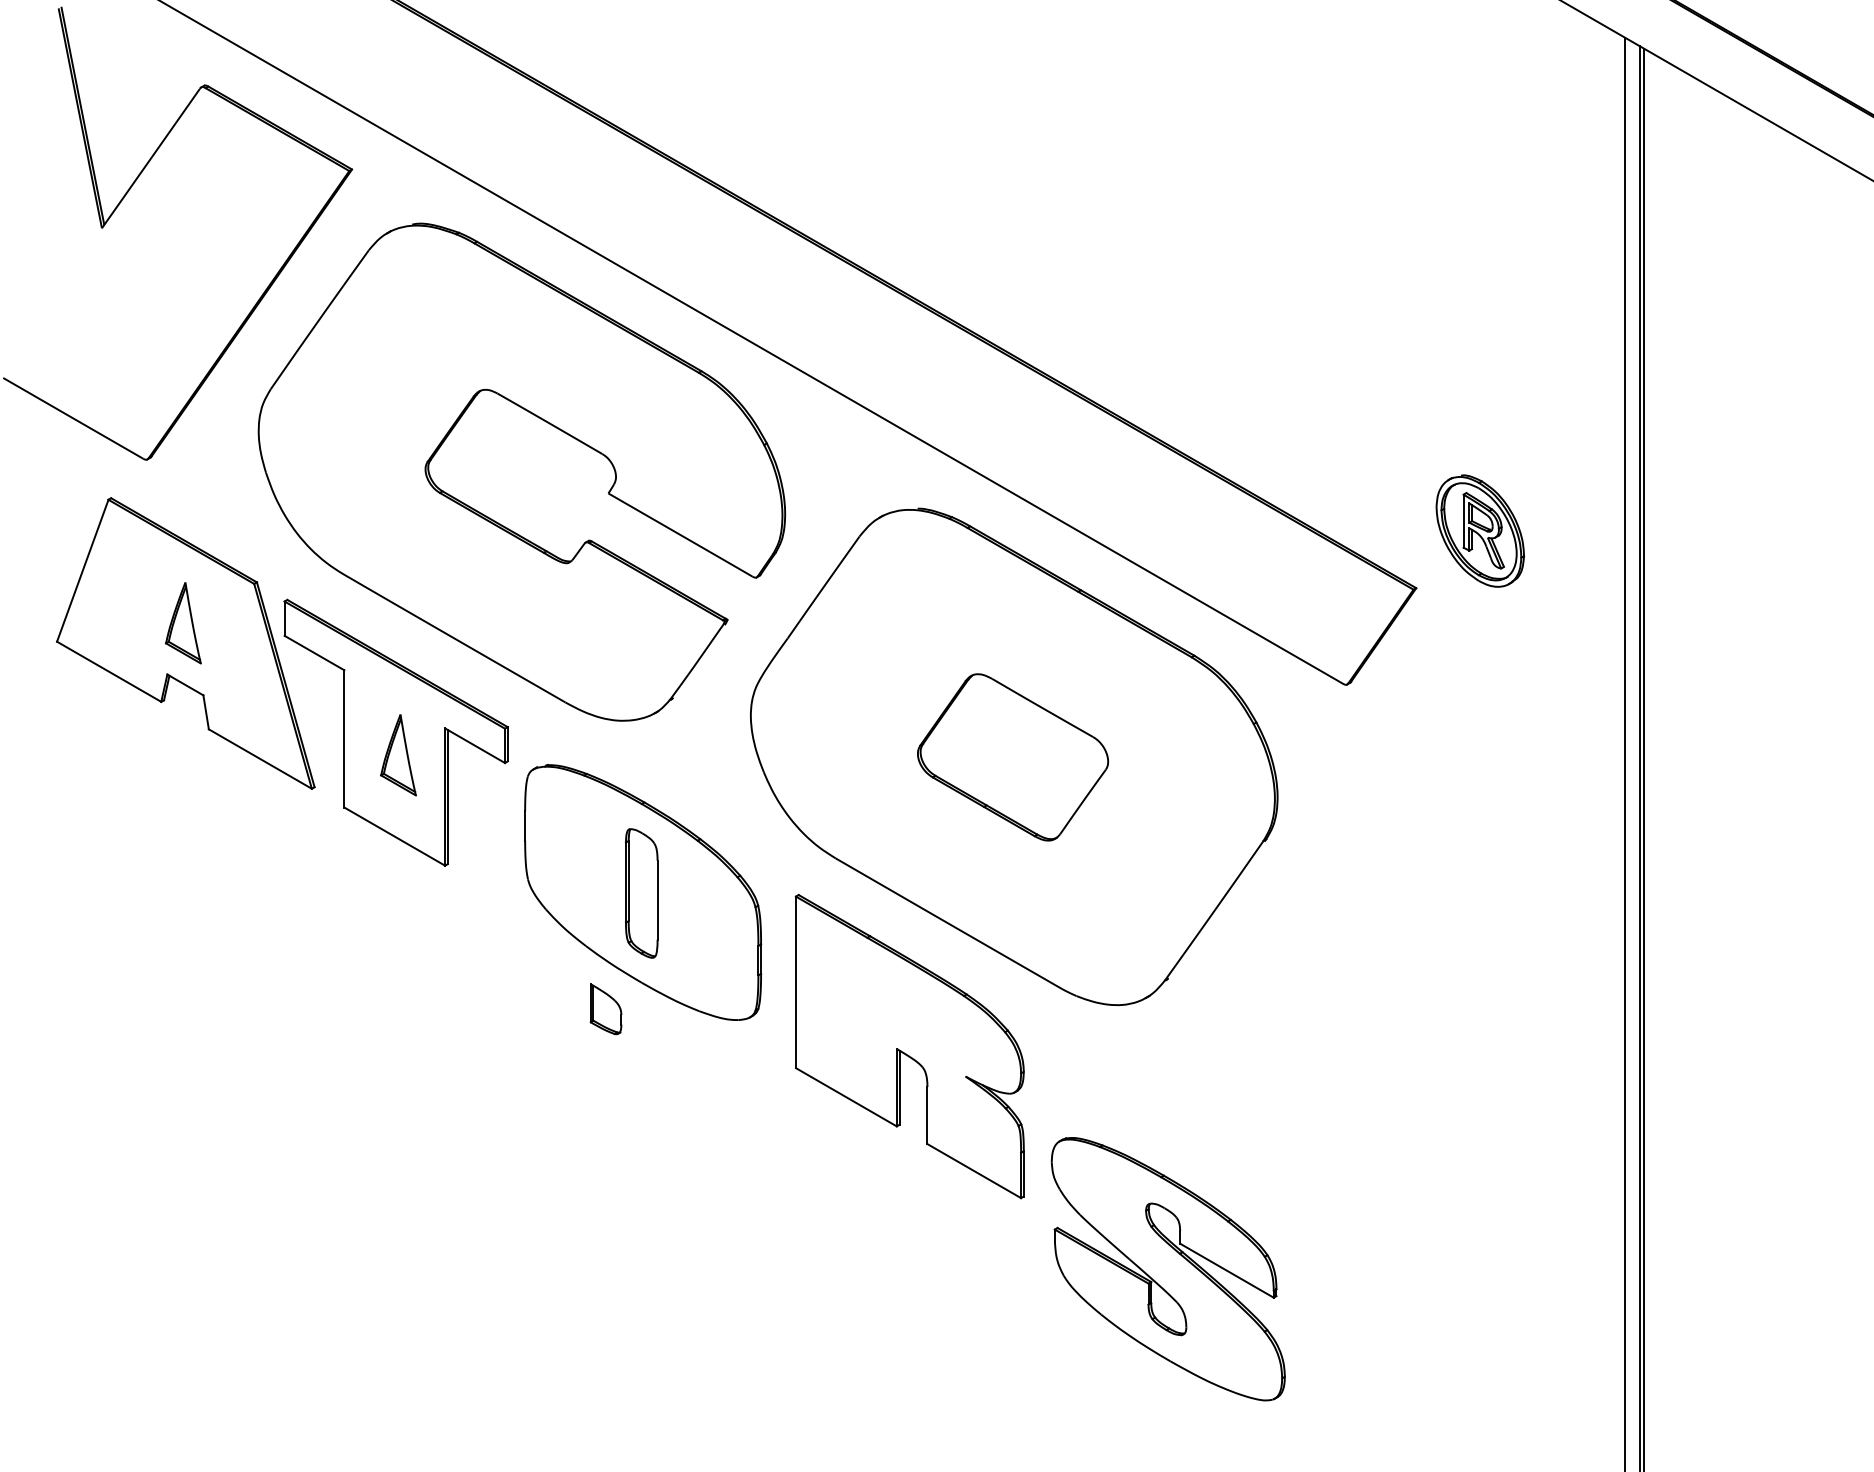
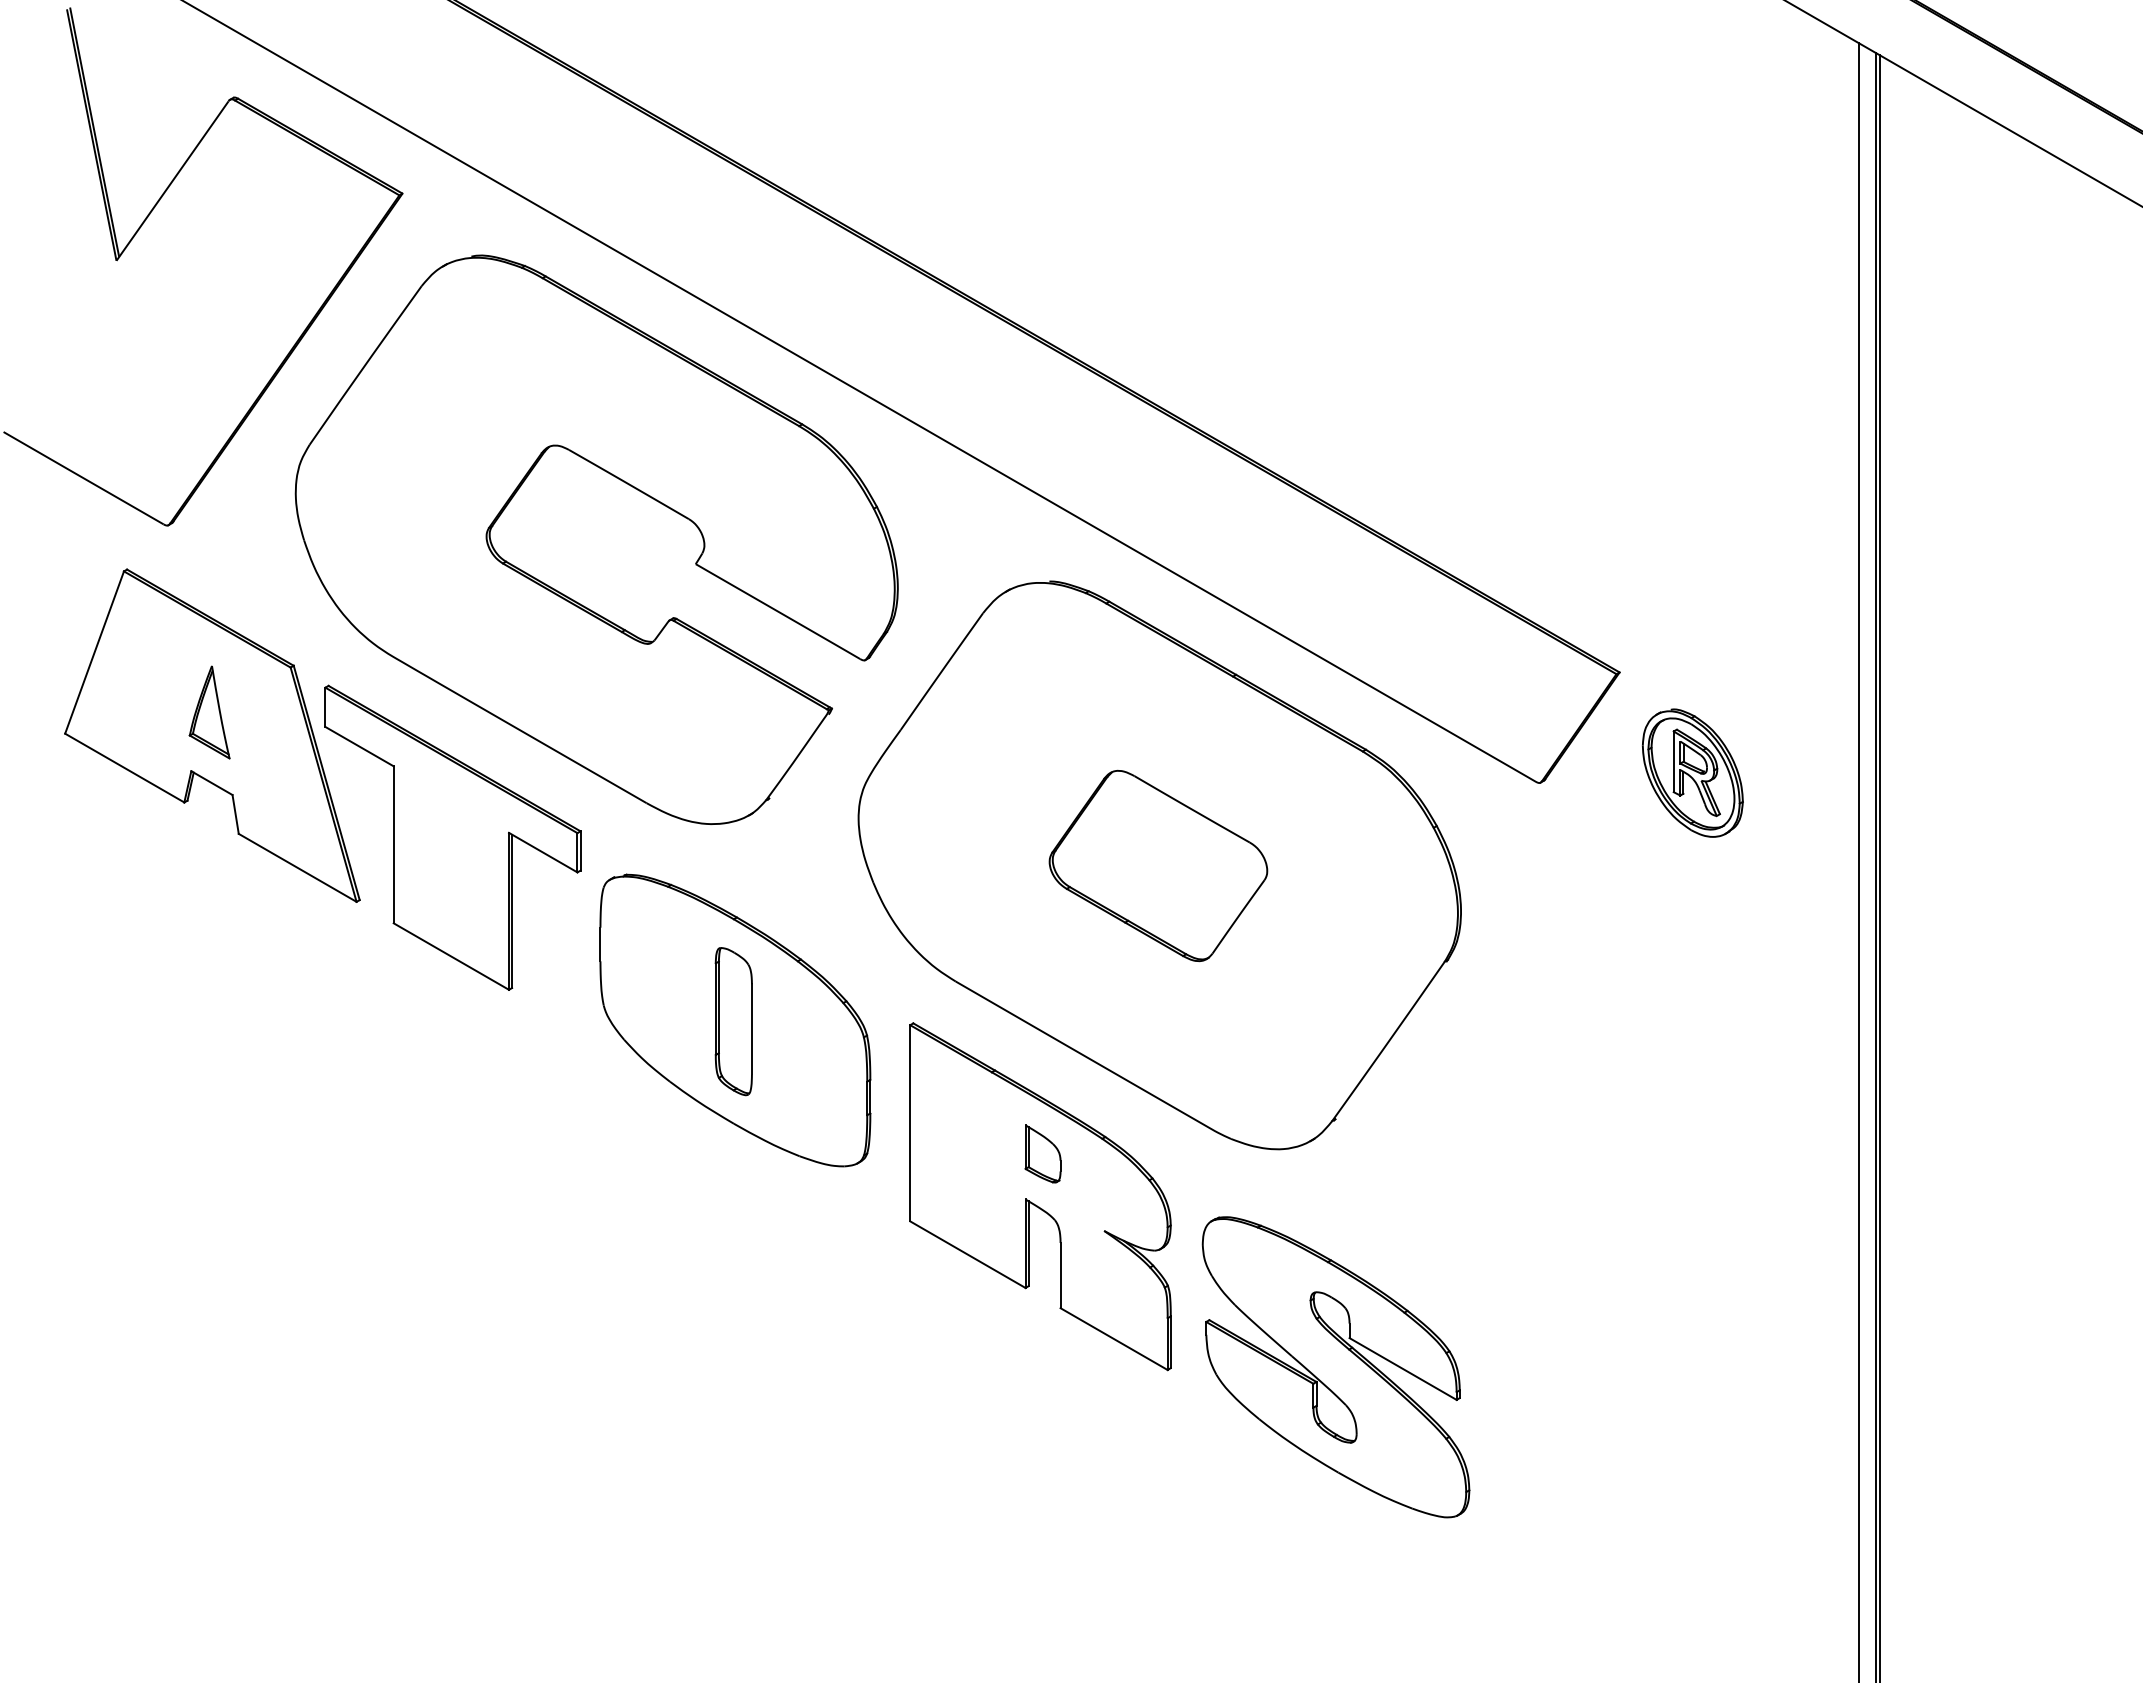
part: (1480, 530) -> (1692, 772), moved
part: (398, 755) -> (455, 863), removed
part: (605, 1008) -> (1042, 1153), moved
part: (1167, 1269) -> (1335, 1367), moved

